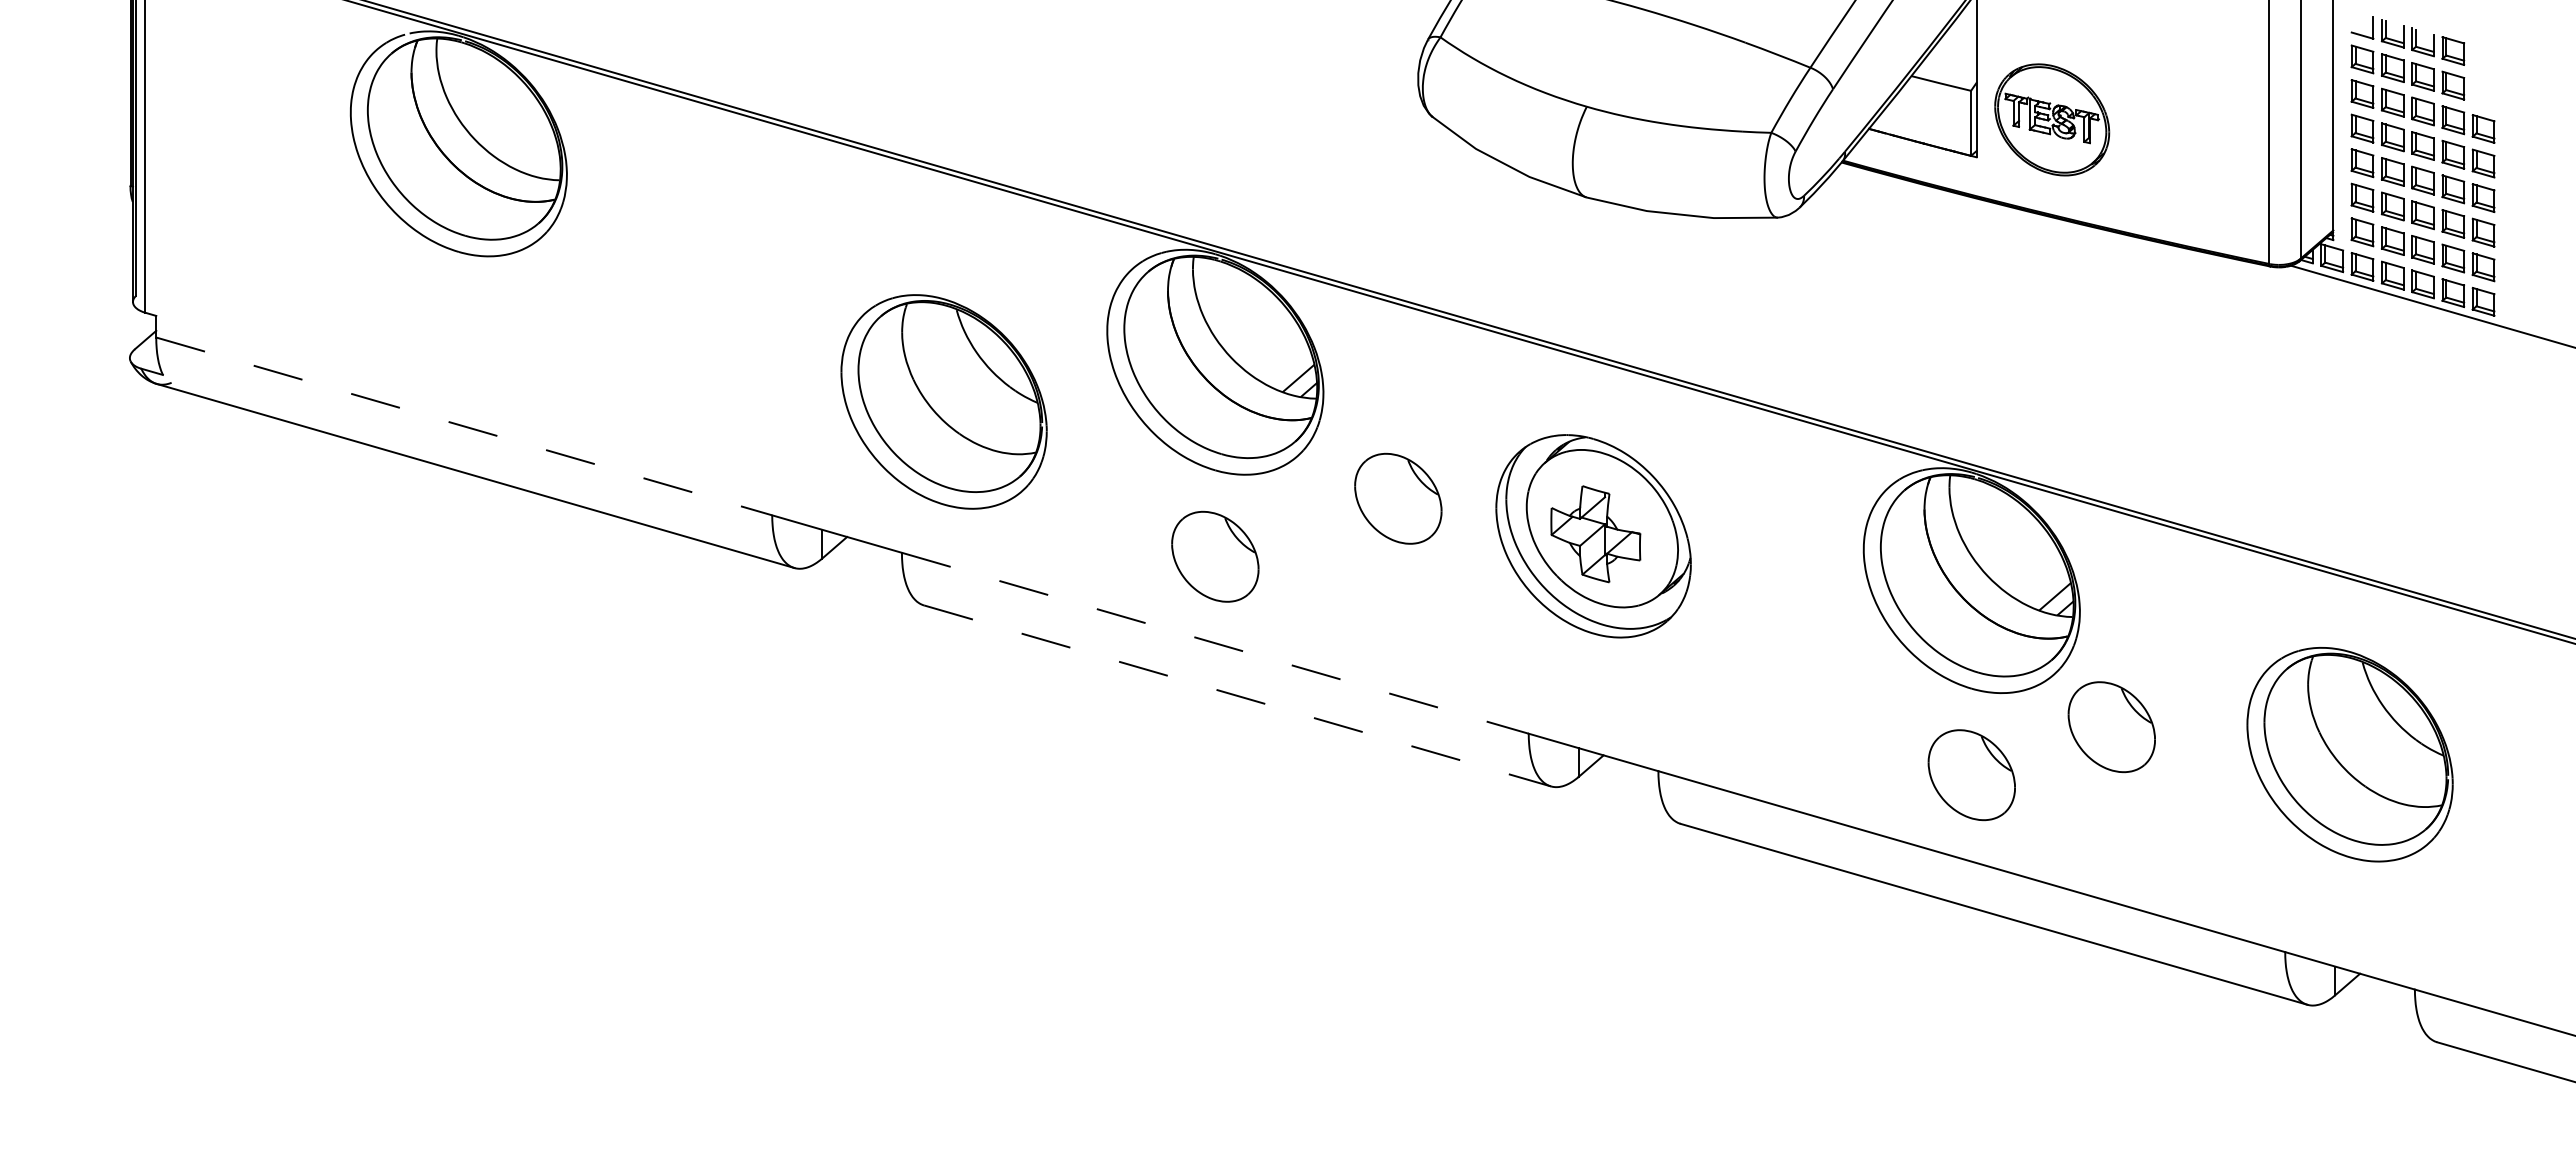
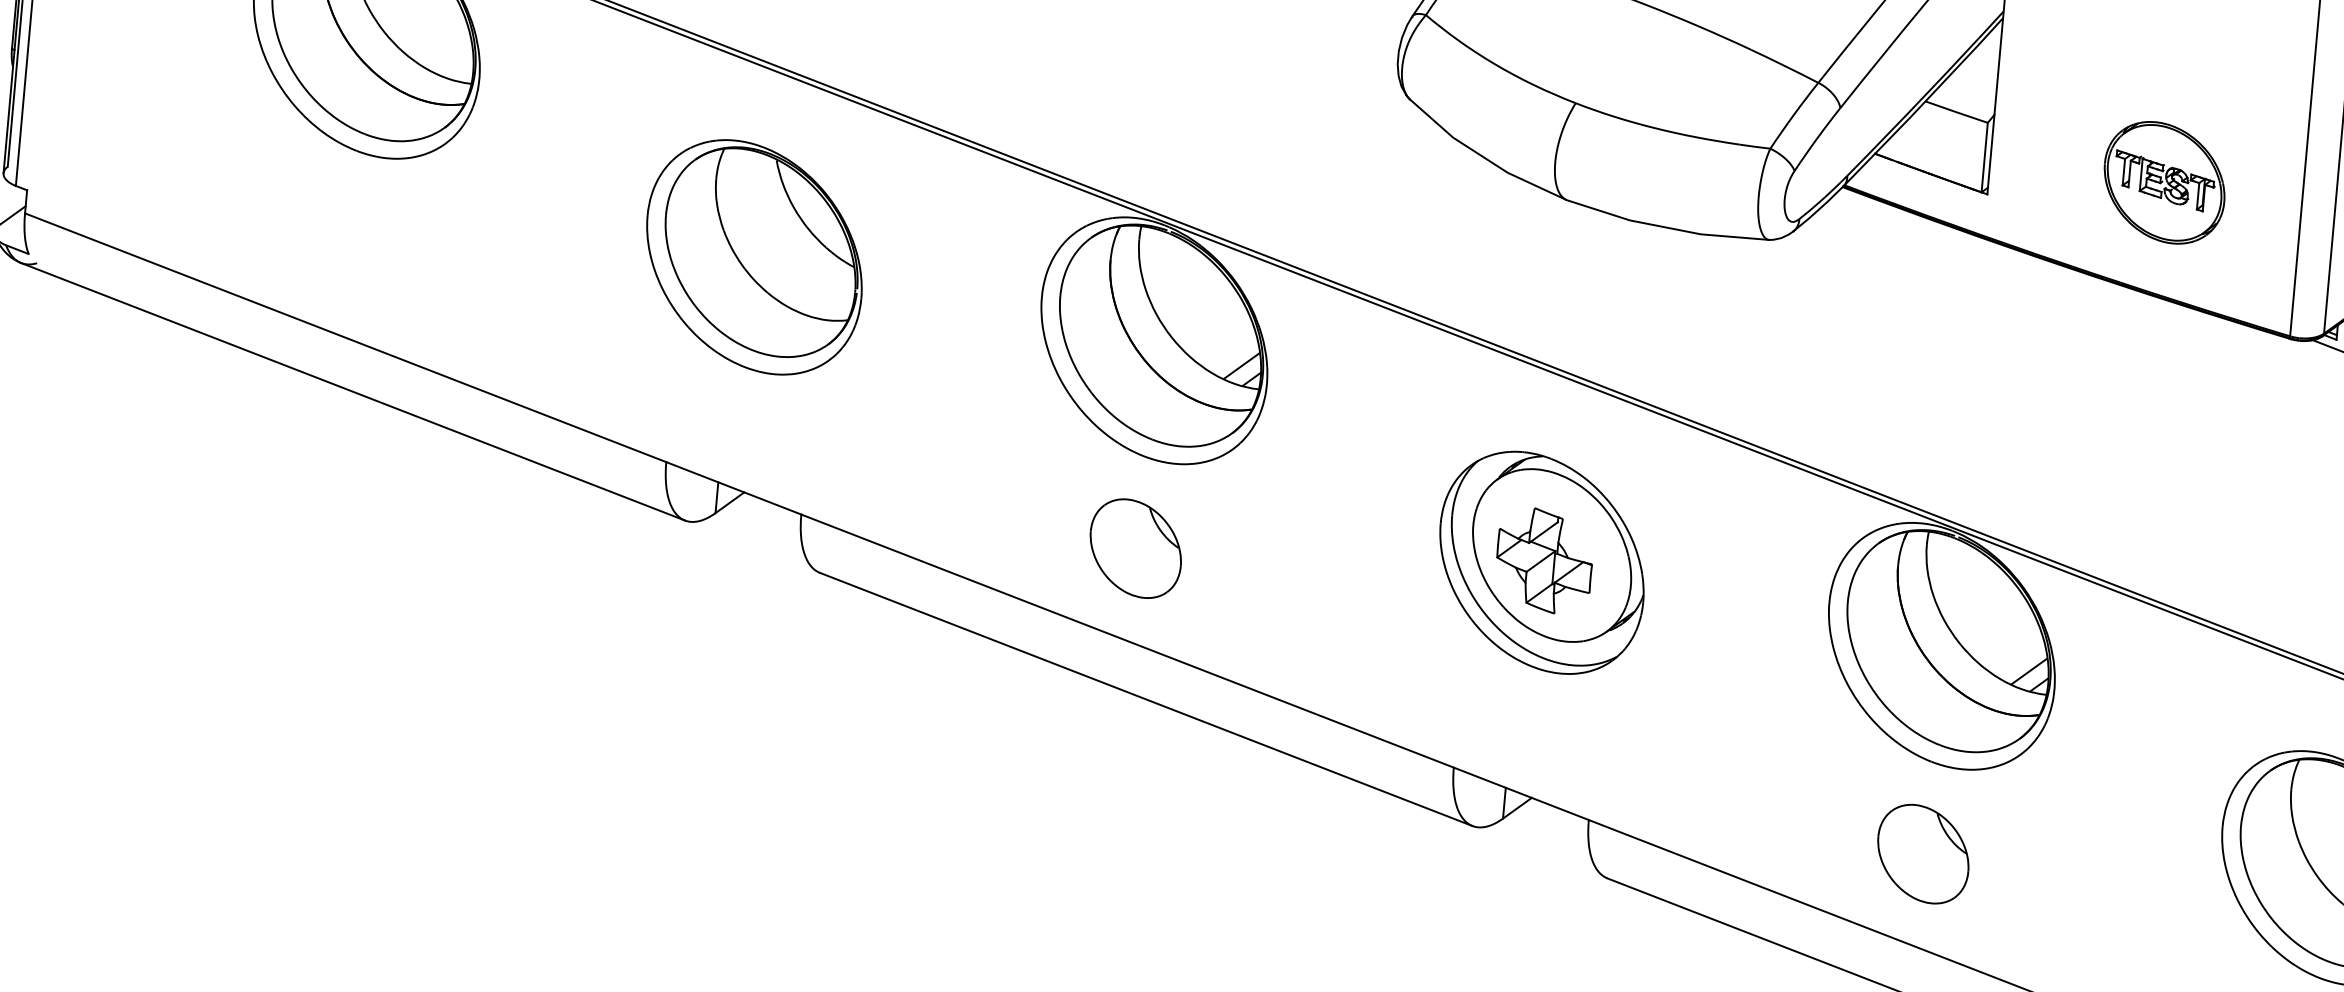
part: (2052, 119) -> (2164, 182), moved
part: (943, 401) -> (753, 256), moved
line: (464, 426) -> (345, 337), dashed -> solid
part: (1398, 498) -> (1337, 503), removed
line: (1215, 643) -> (1127, 641), dashed -> solid
line: (1238, 696) -> (1147, 700), dashed -> solid
part: (2111, 727) -> (2077, 816), removed

